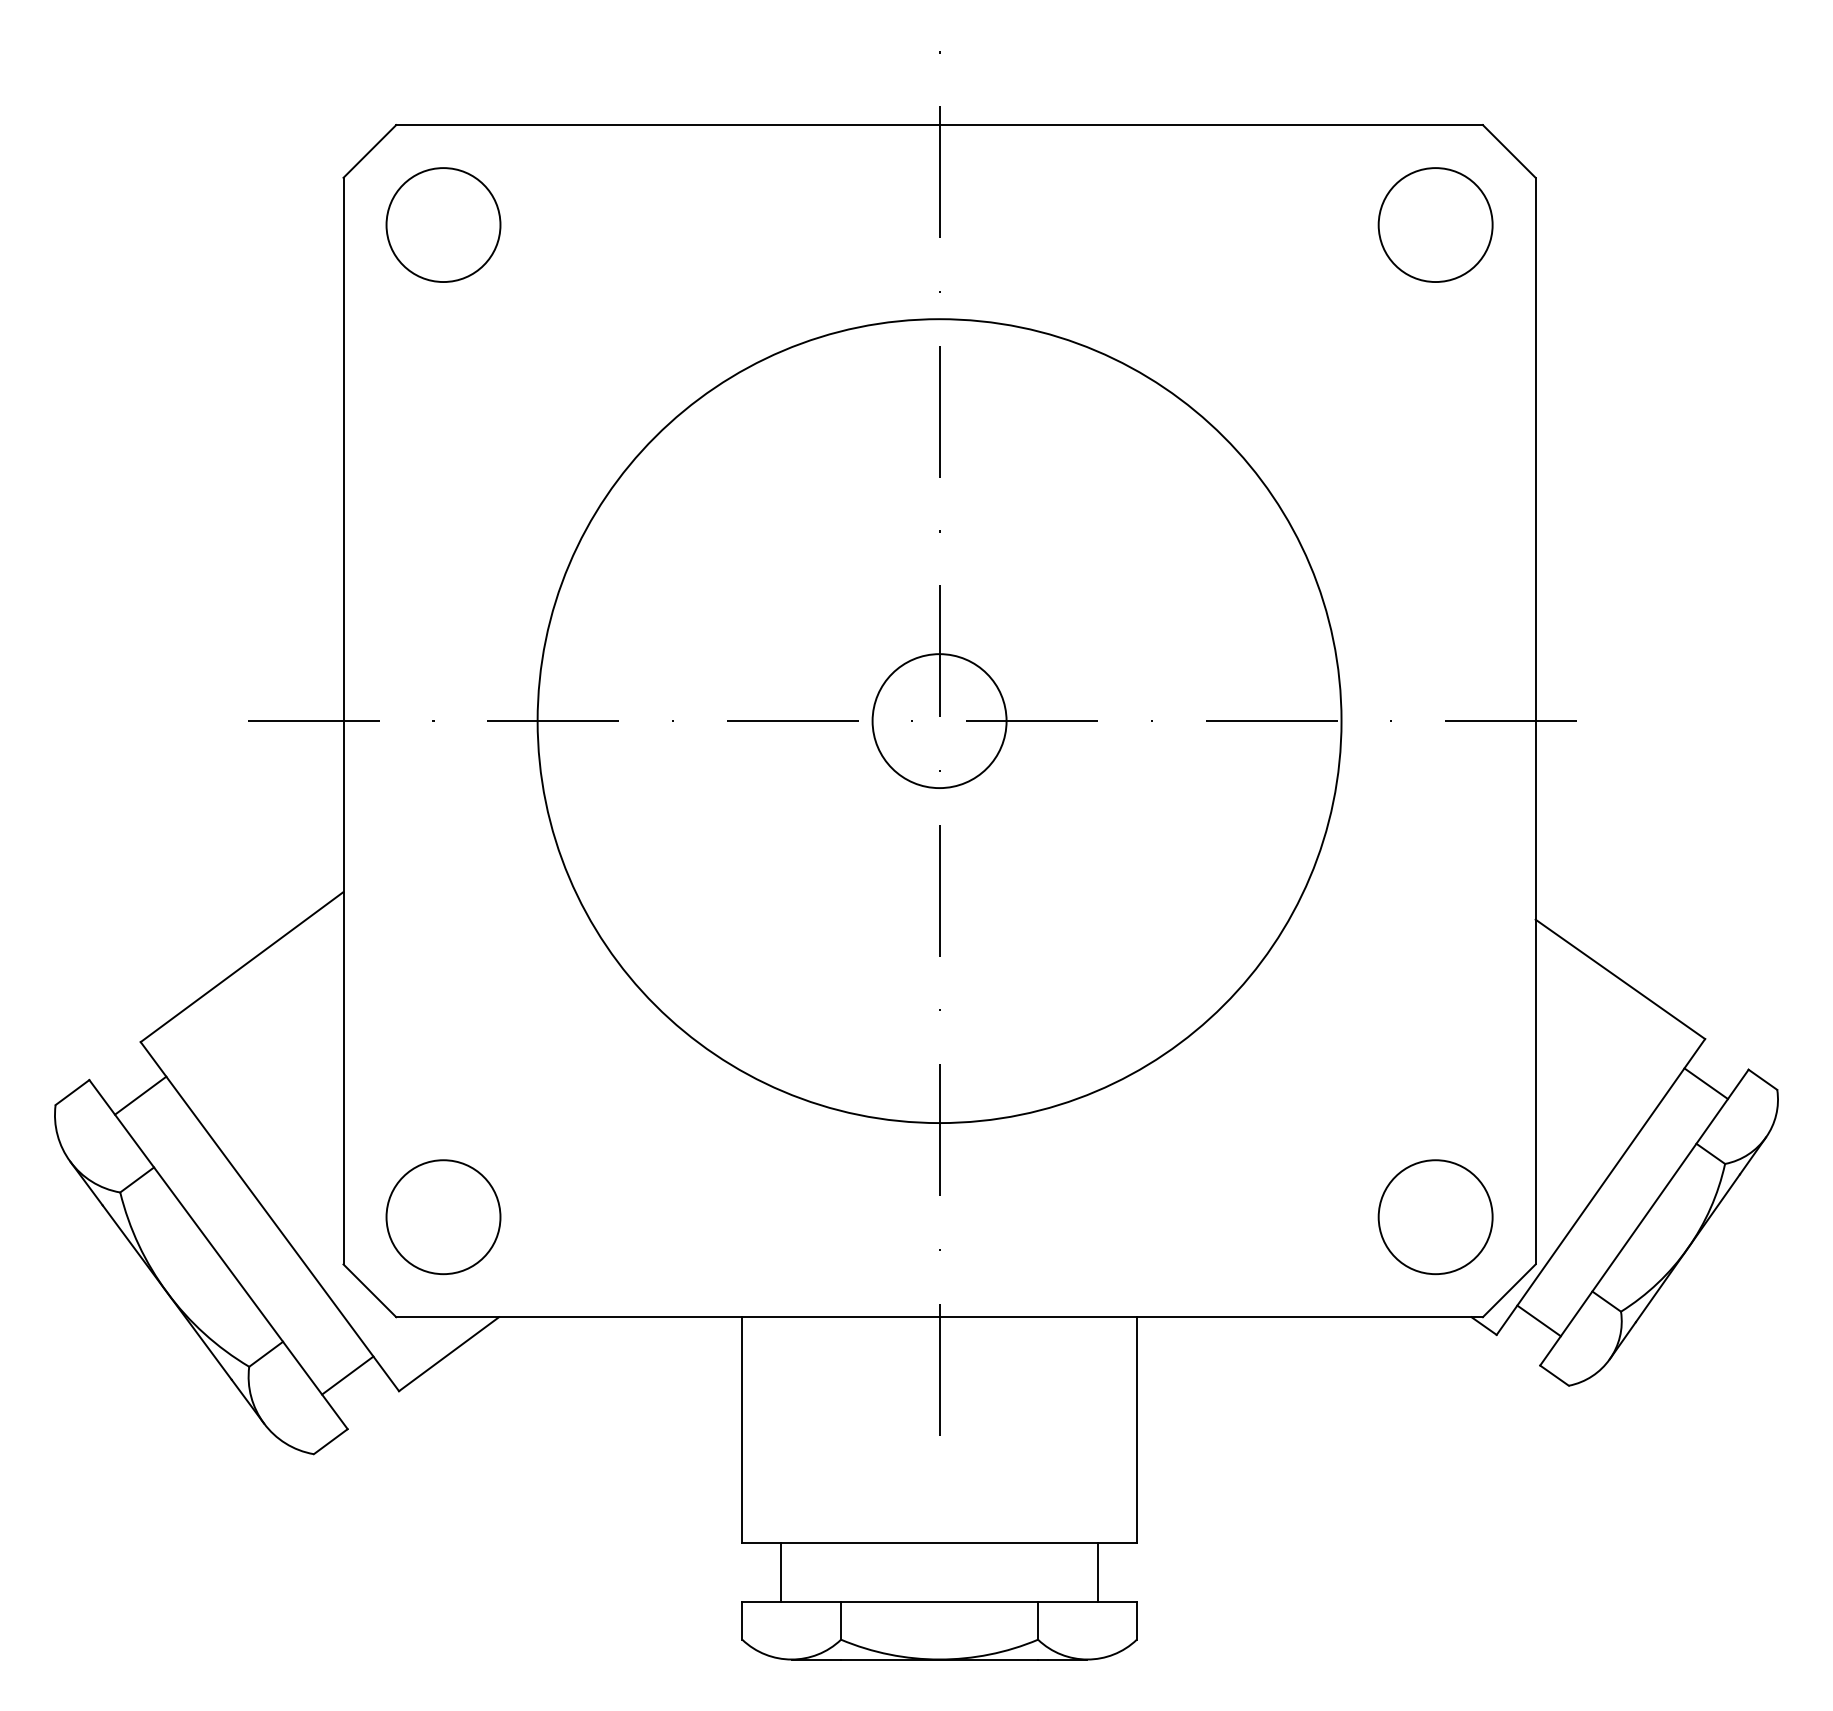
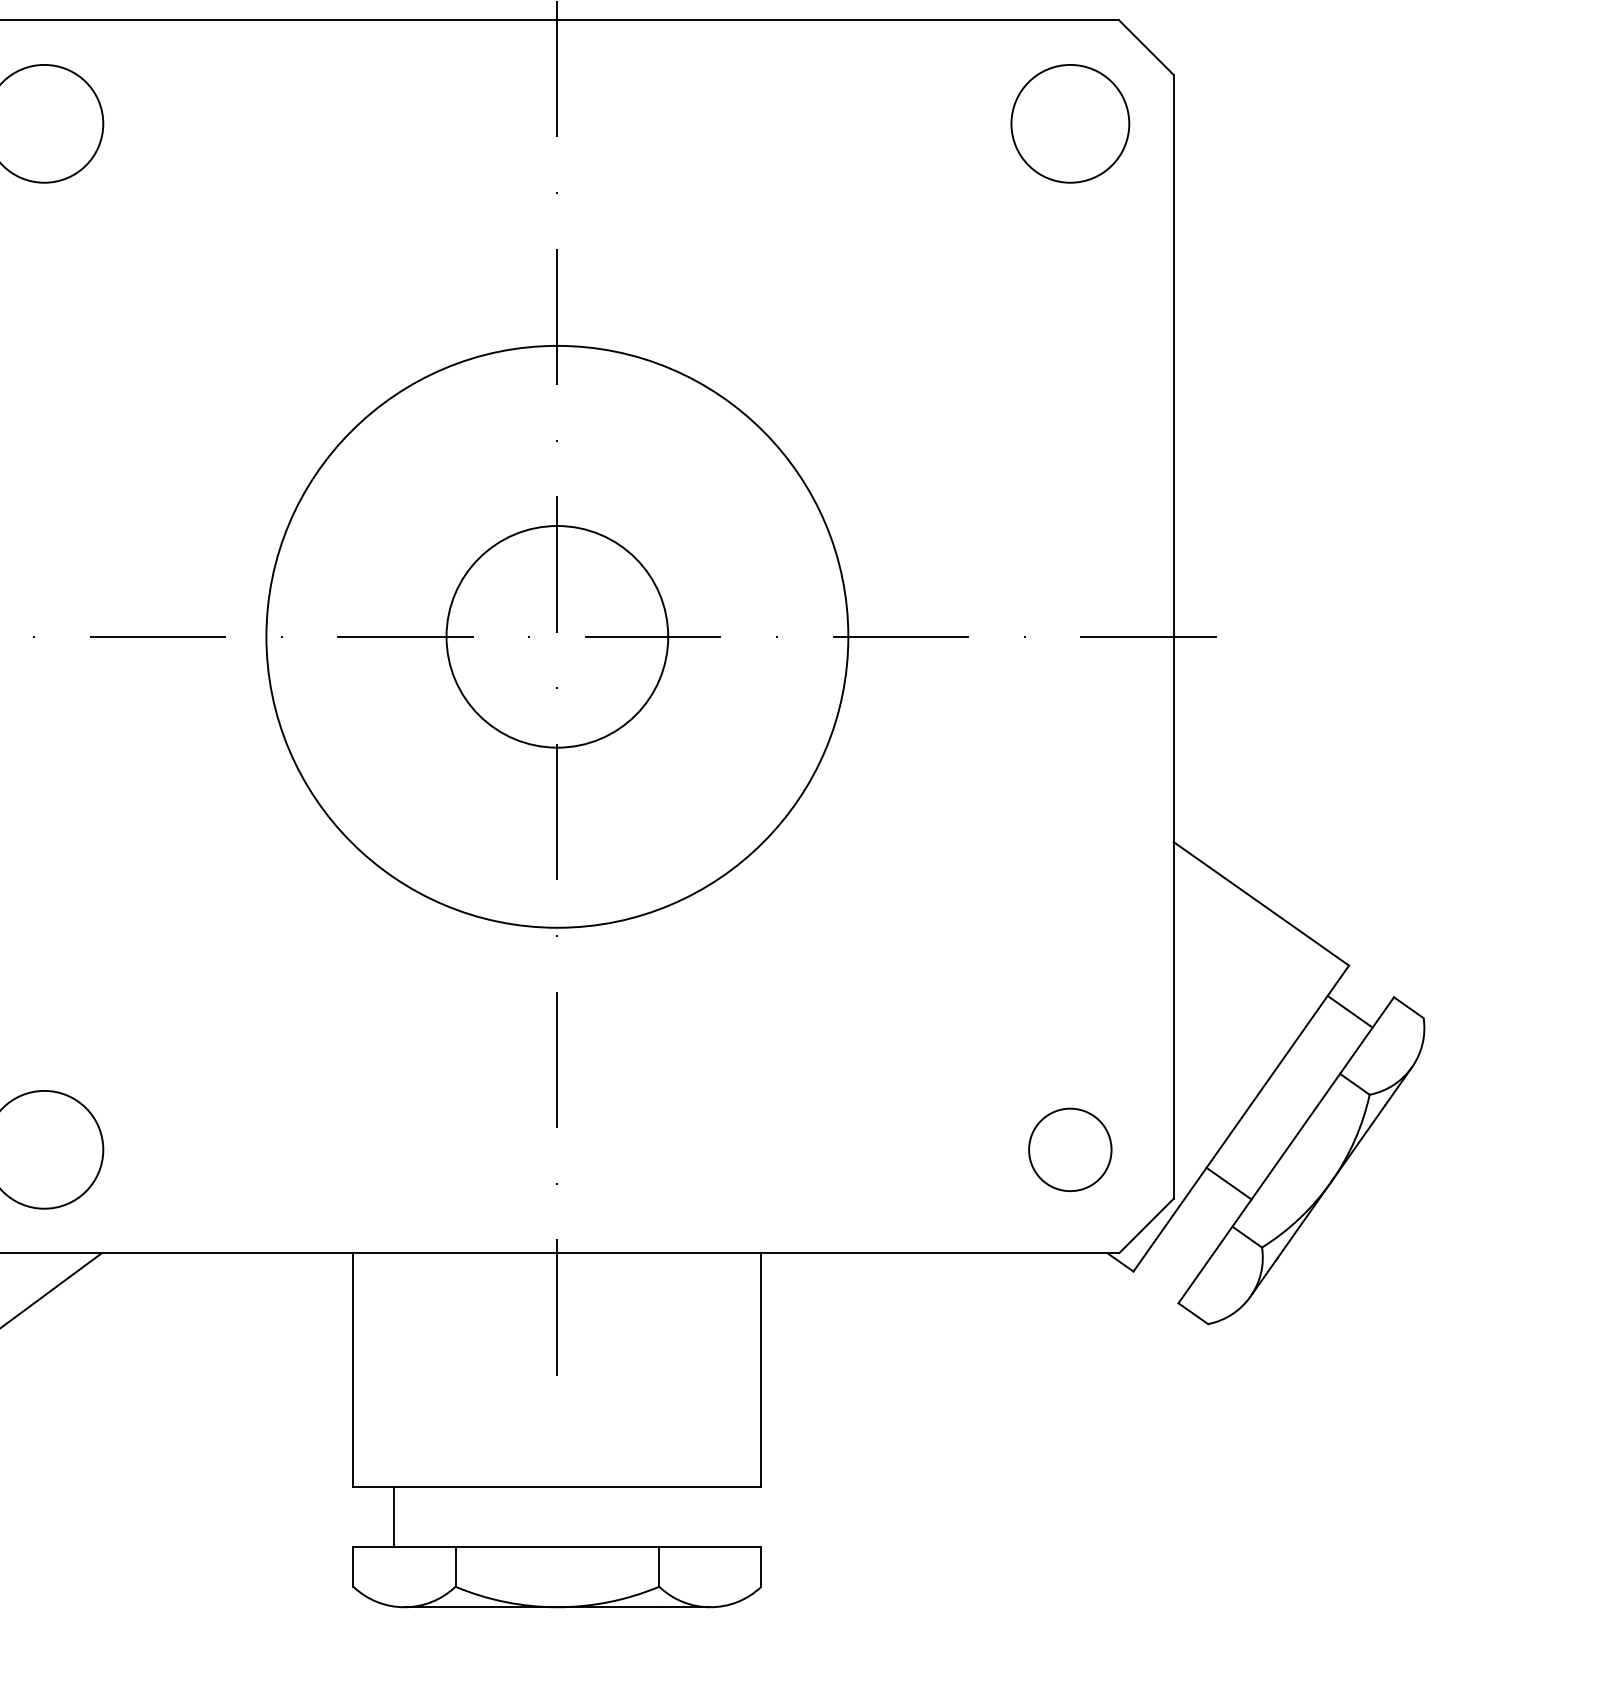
circle: (939, 721) -> (557, 637), size x0.7
circle: (939, 721) -> (557, 637), size x1.6
circle: (1435, 1217) -> (1070, 1150), size x0.7
line: (1538, 1320) -> (1228, 1183), moved
line: (1097, 1572) -> (720, 1517), removed

